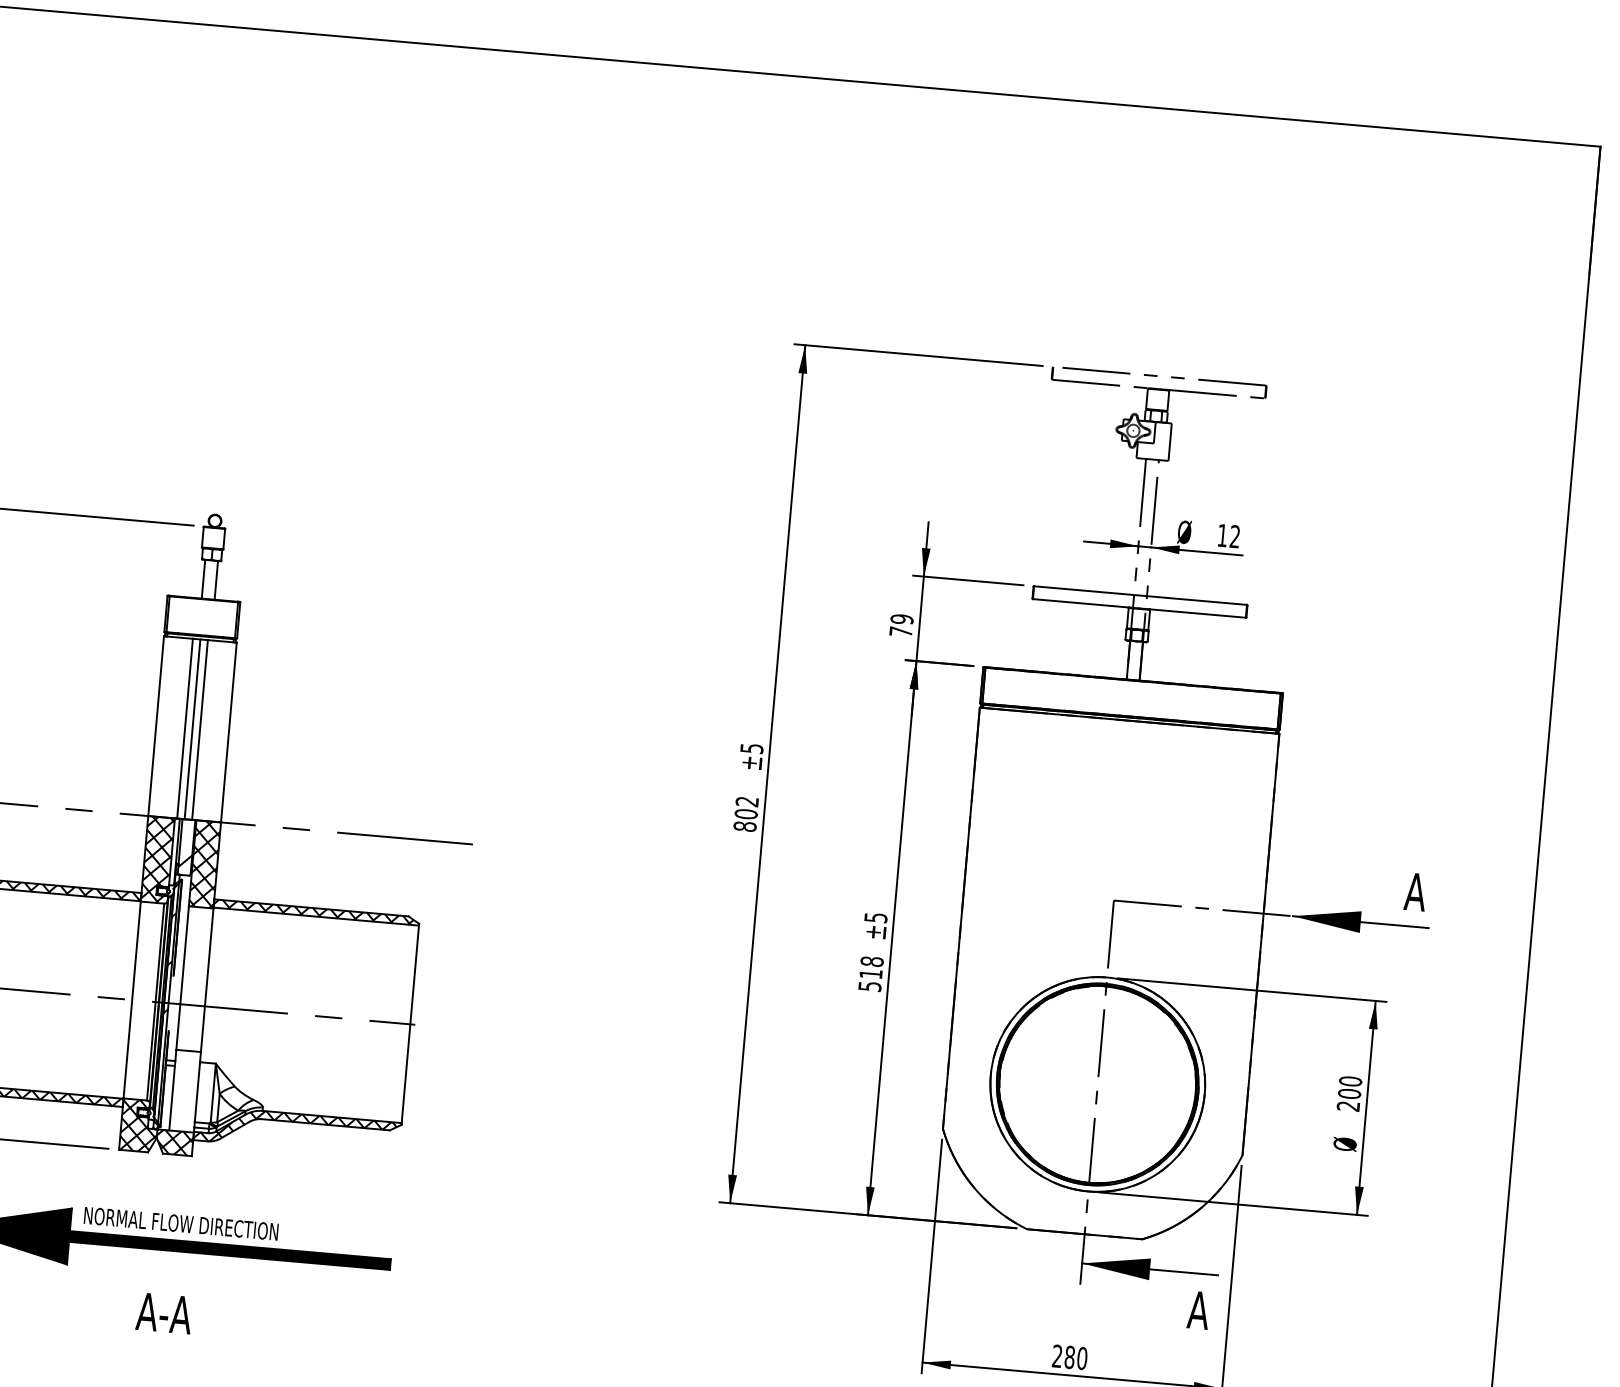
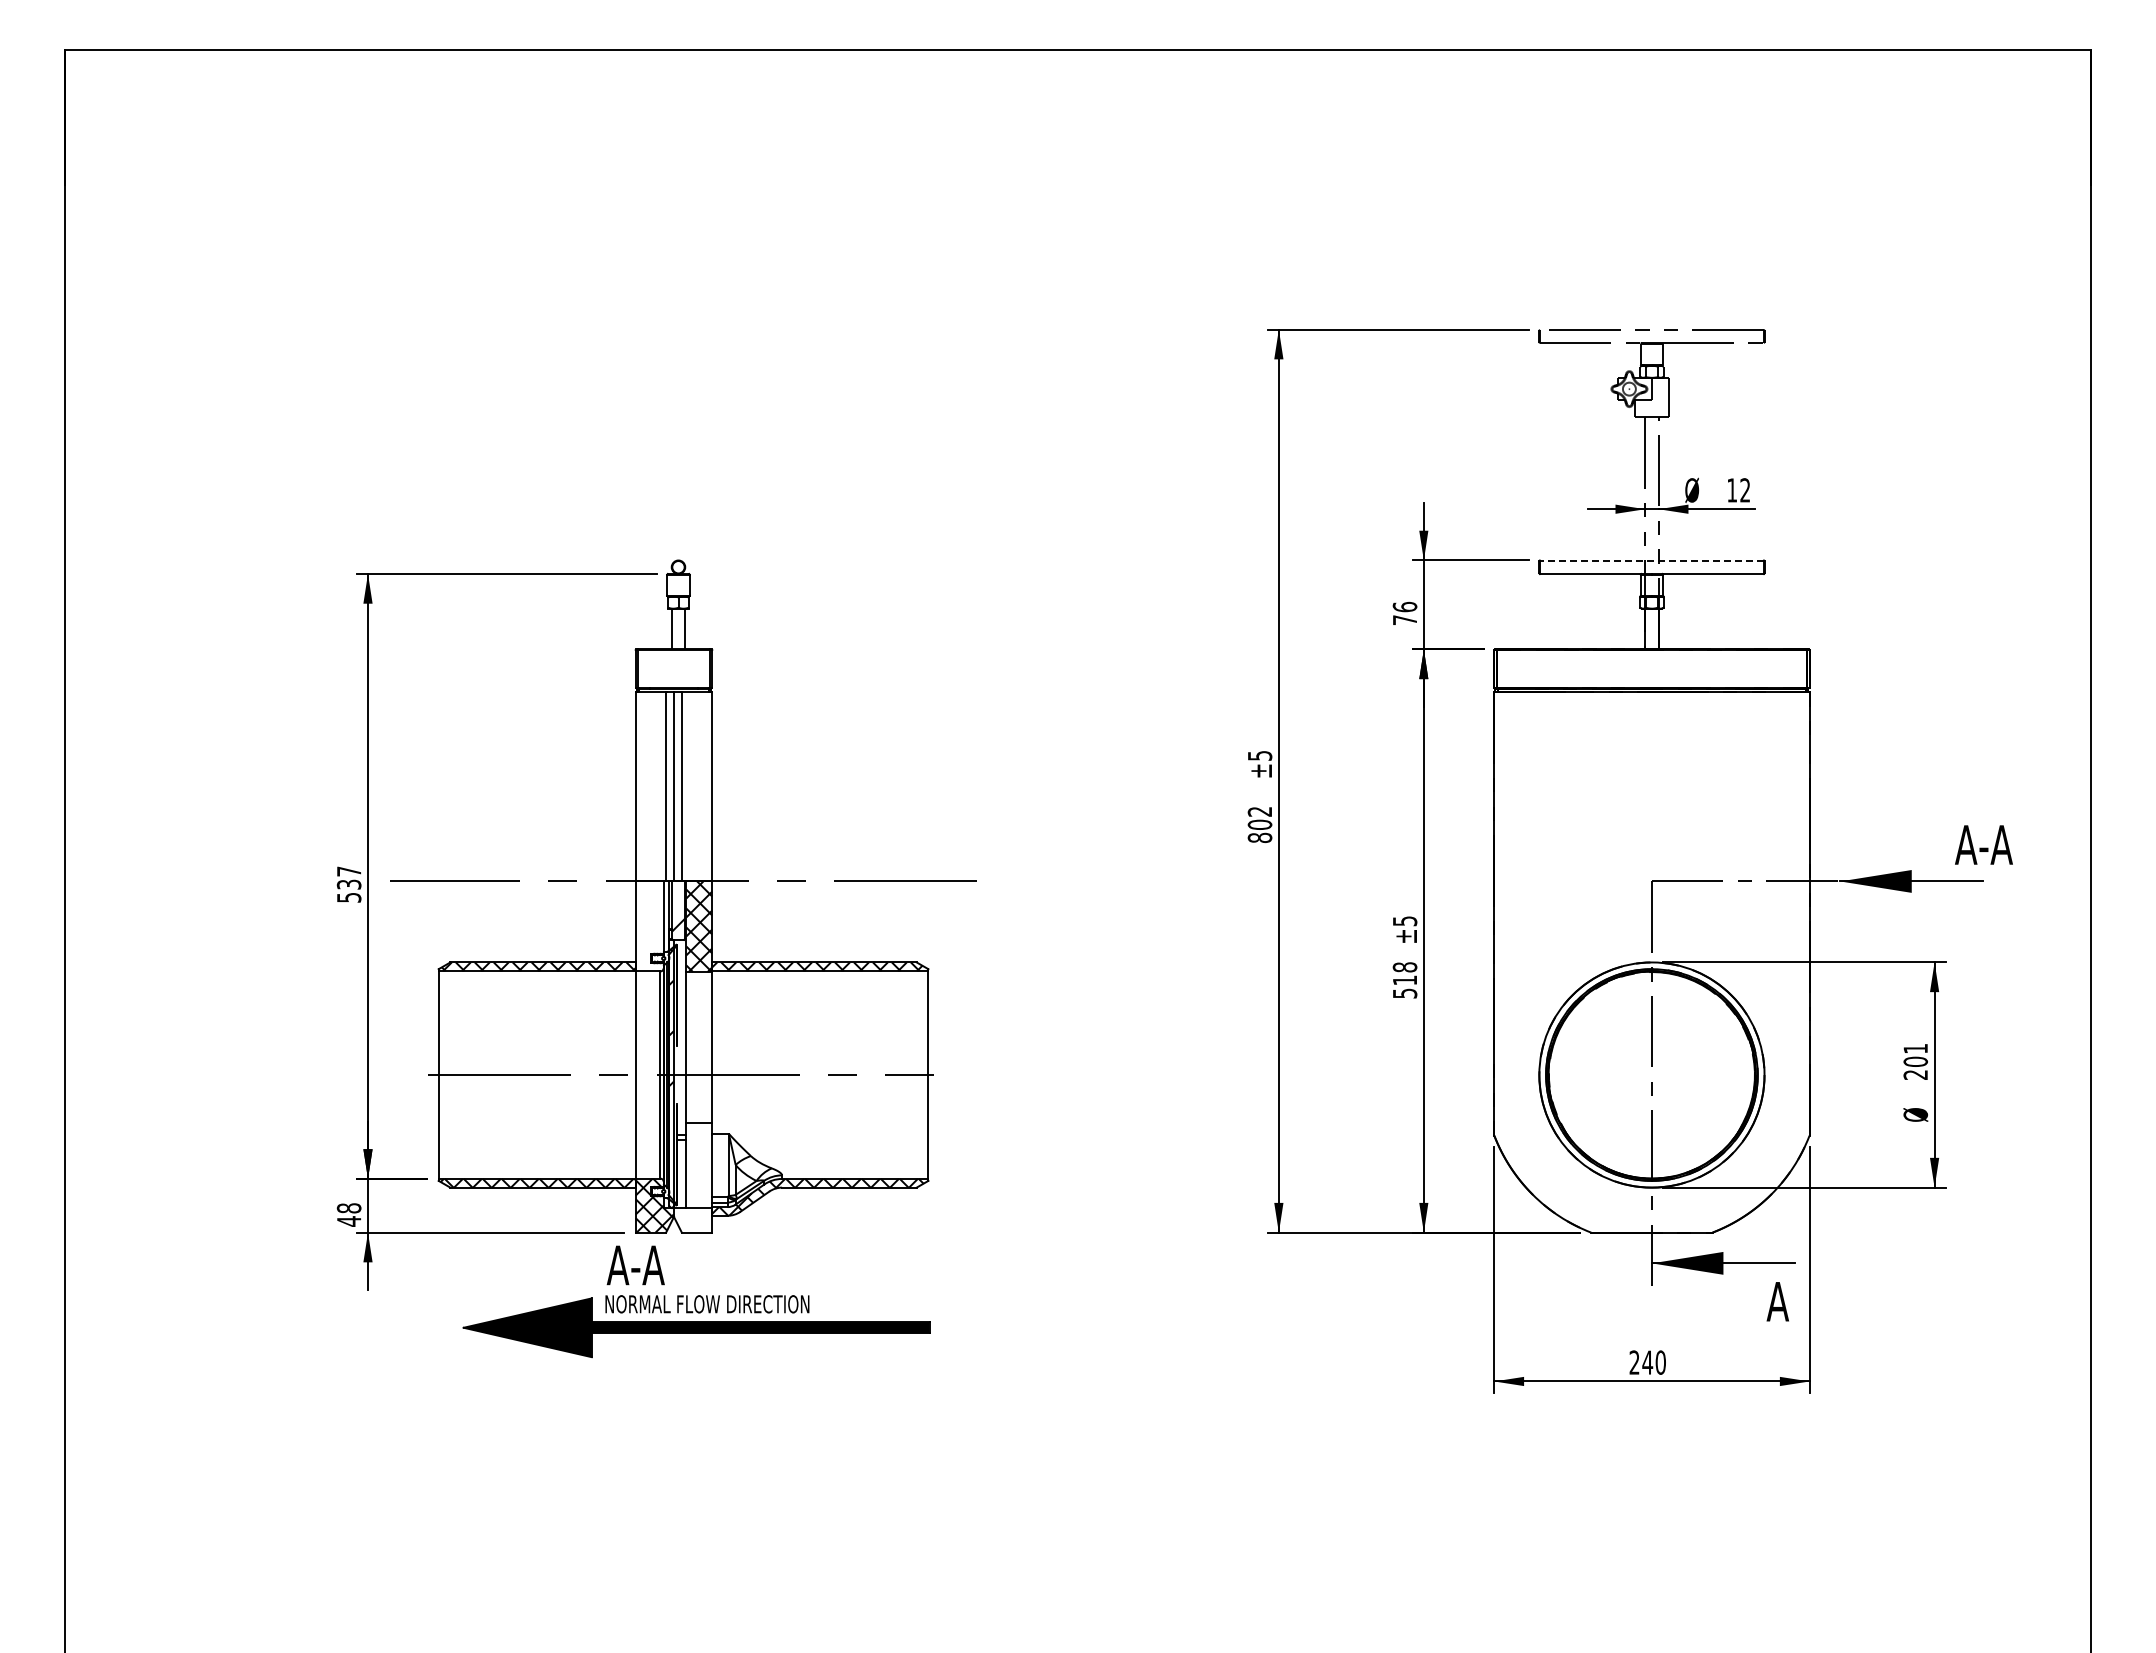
line: (1140, 595) -> (1651, 560), solid -> dashed
text: (901, 618) -> (1404, 606), 79 -> 76
hatch: (157, 860) -> (649, 926), removed
text: (1443, 893) -> (1995, 844), A -> A-A
text: (1350, 1081) -> (1915, 1048), 200 -> 201
hatch: (174, 1141) -> (692, 1219), removed
text: (163, 1313) -> (635, 1265), moved
text: (1069, 1357) -> (1647, 1362), 280 -> 240

